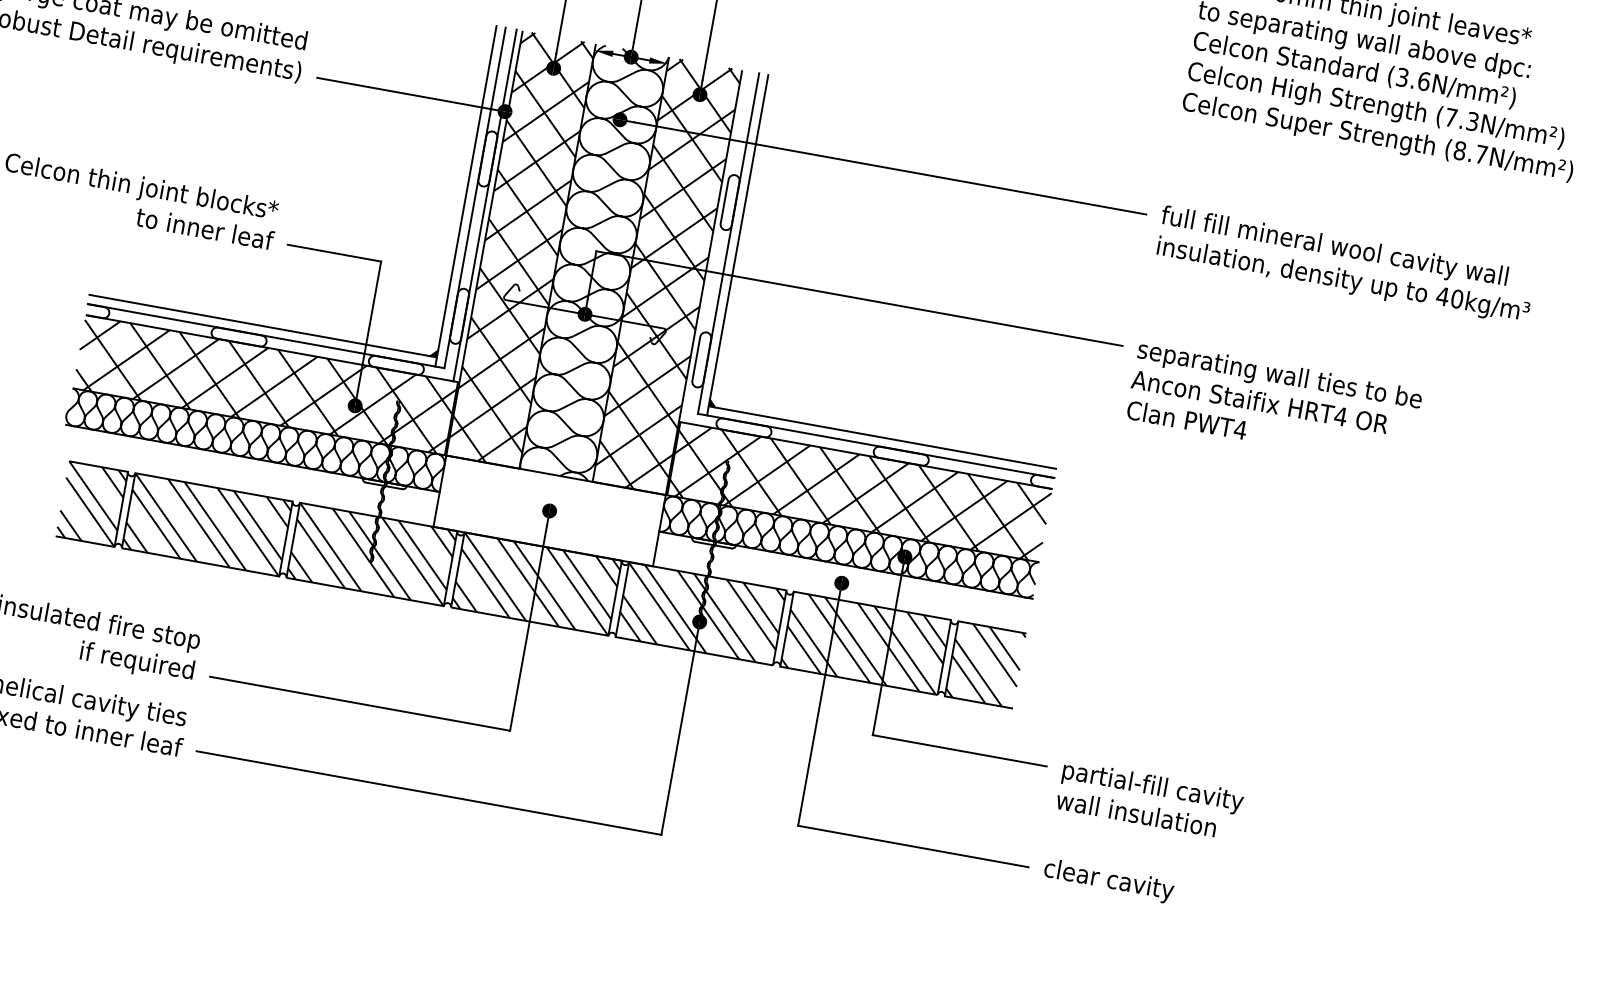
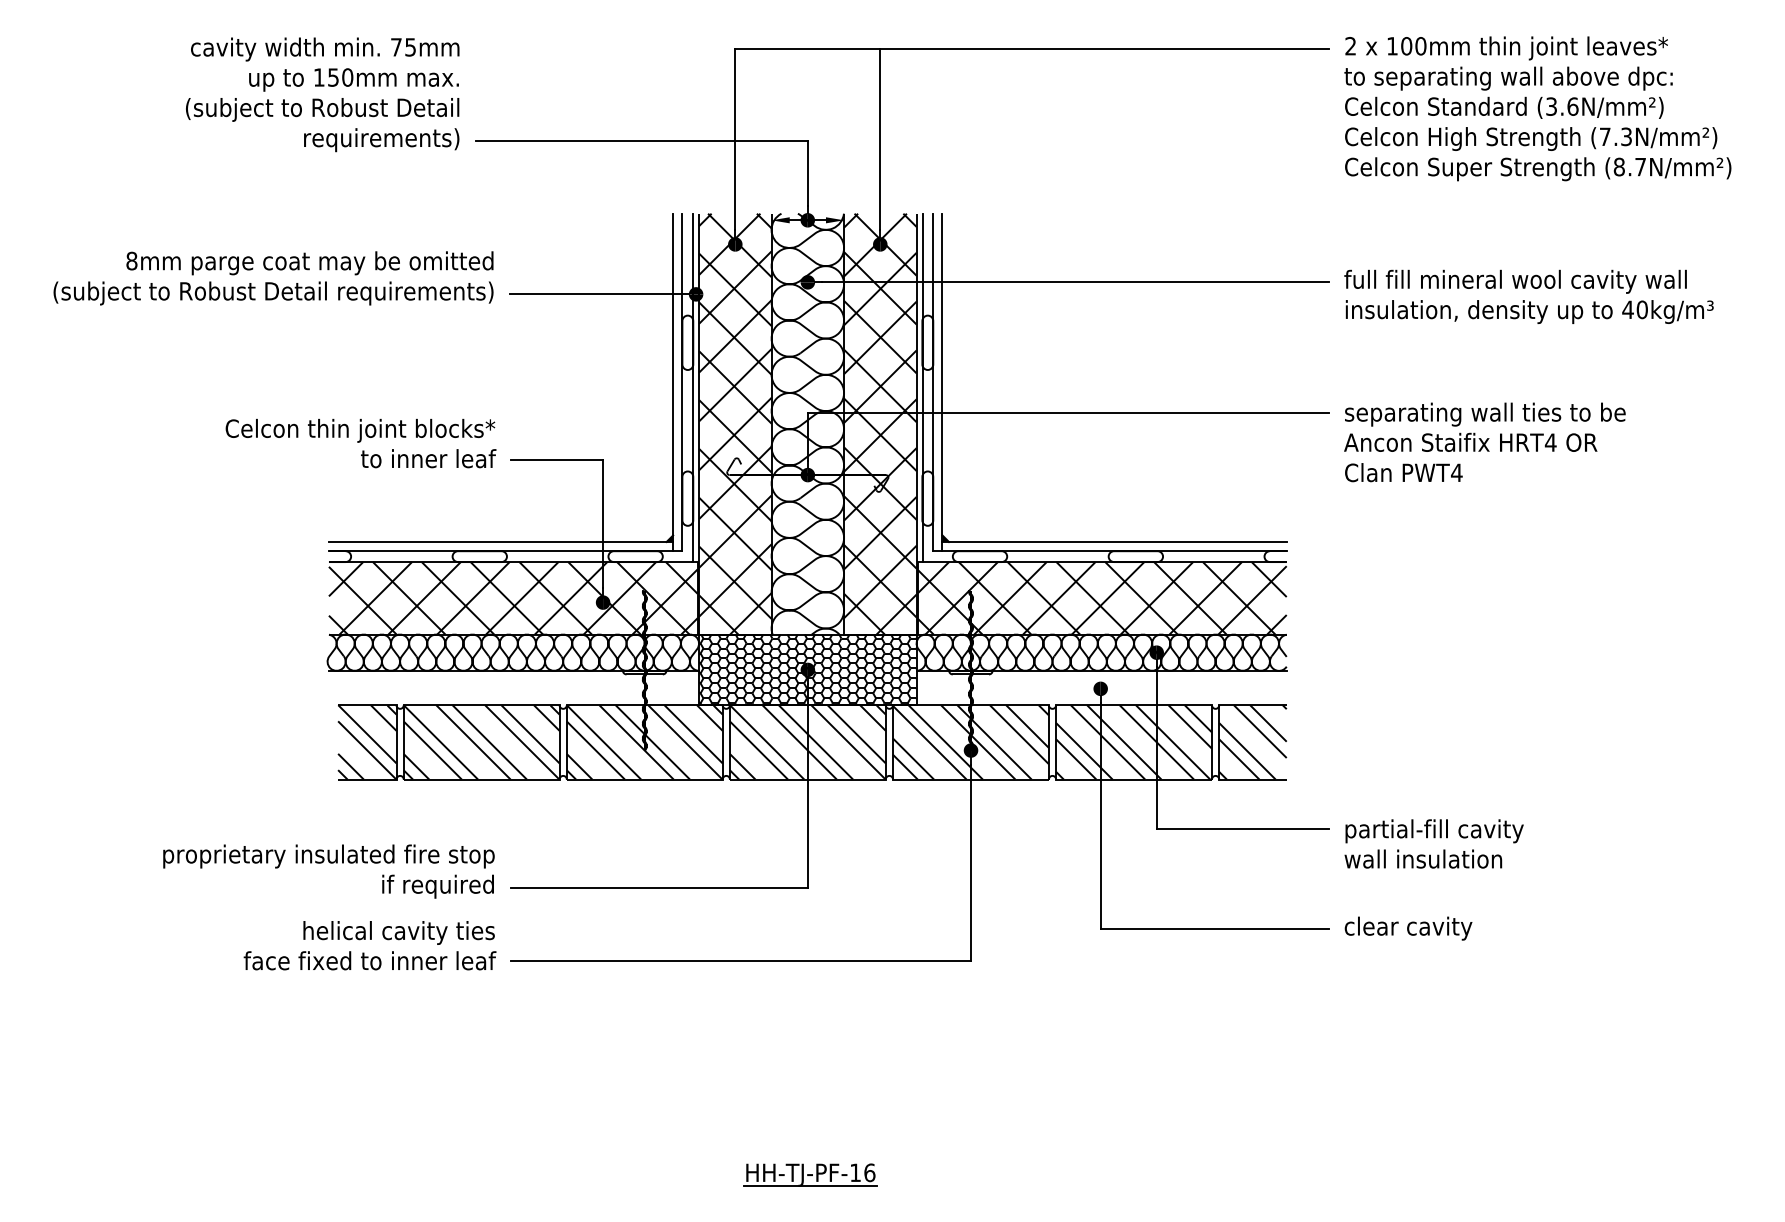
line: (716, 246) -> (922, 387), added
hatch: (549, 510) -> (807, 669), added

